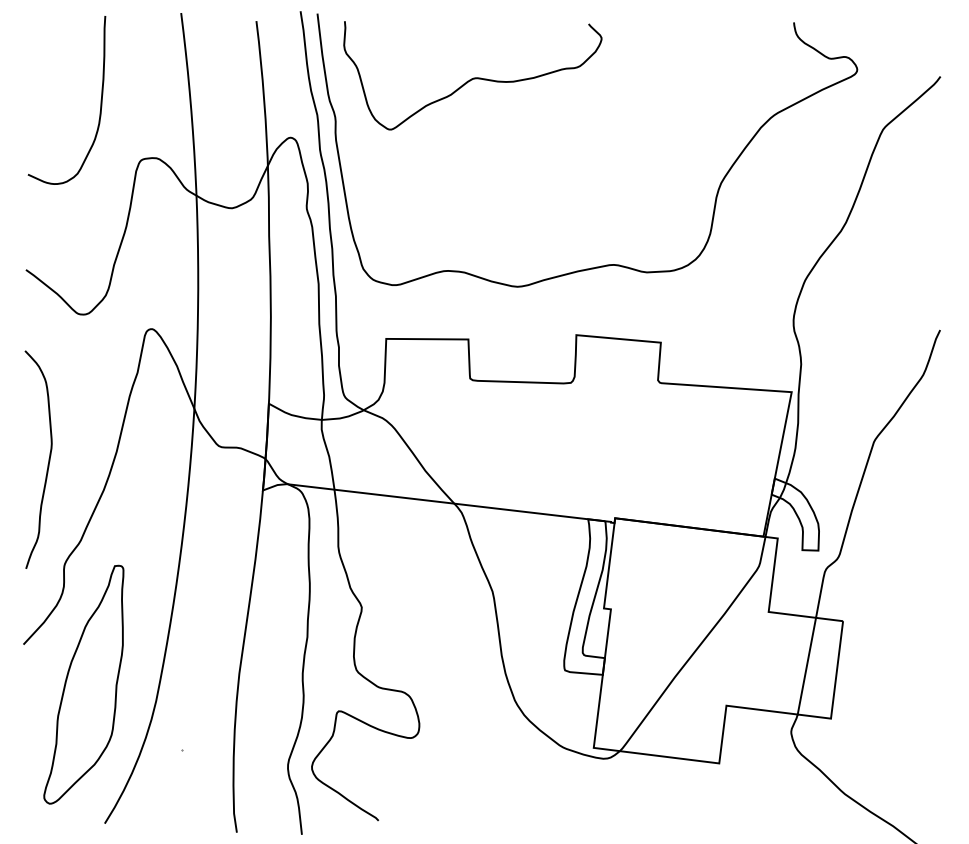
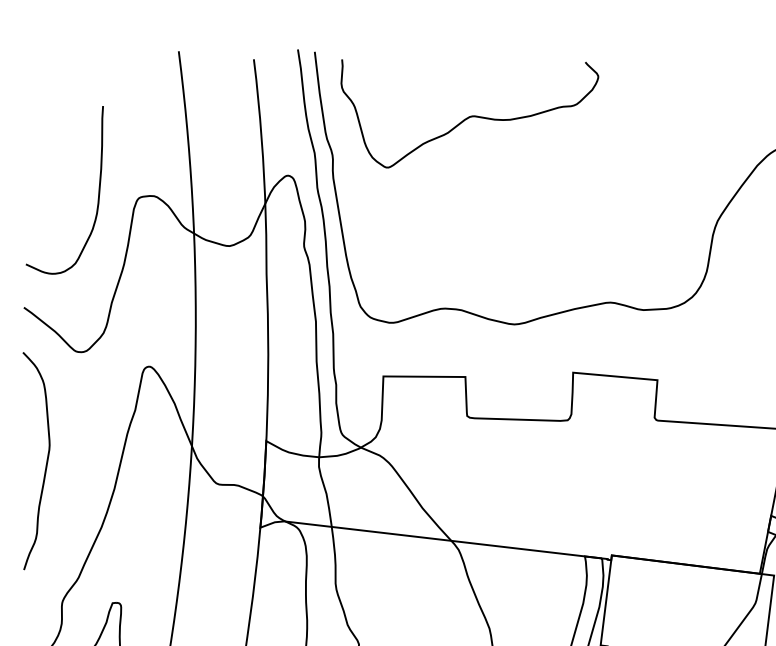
curve: (100, 100) -> (98, 190), moved
curve: (48, 459) -> (46, 460), moved

